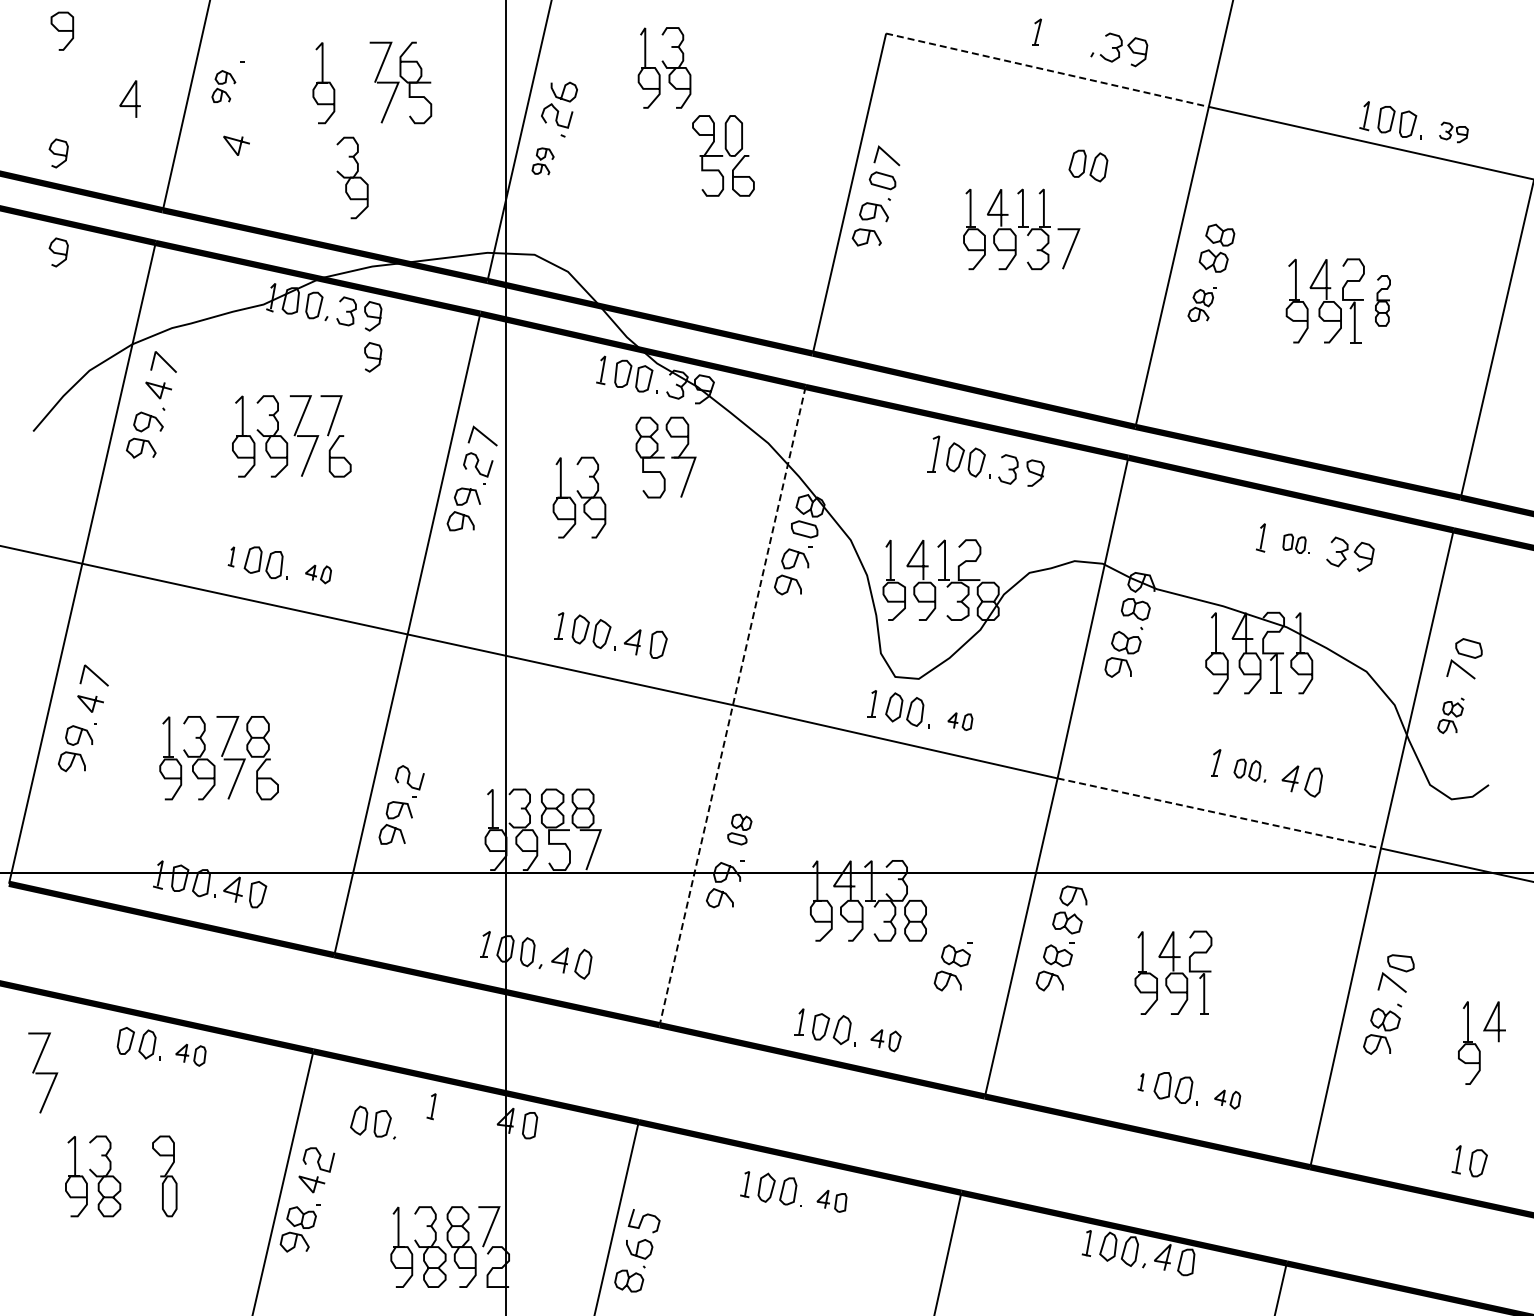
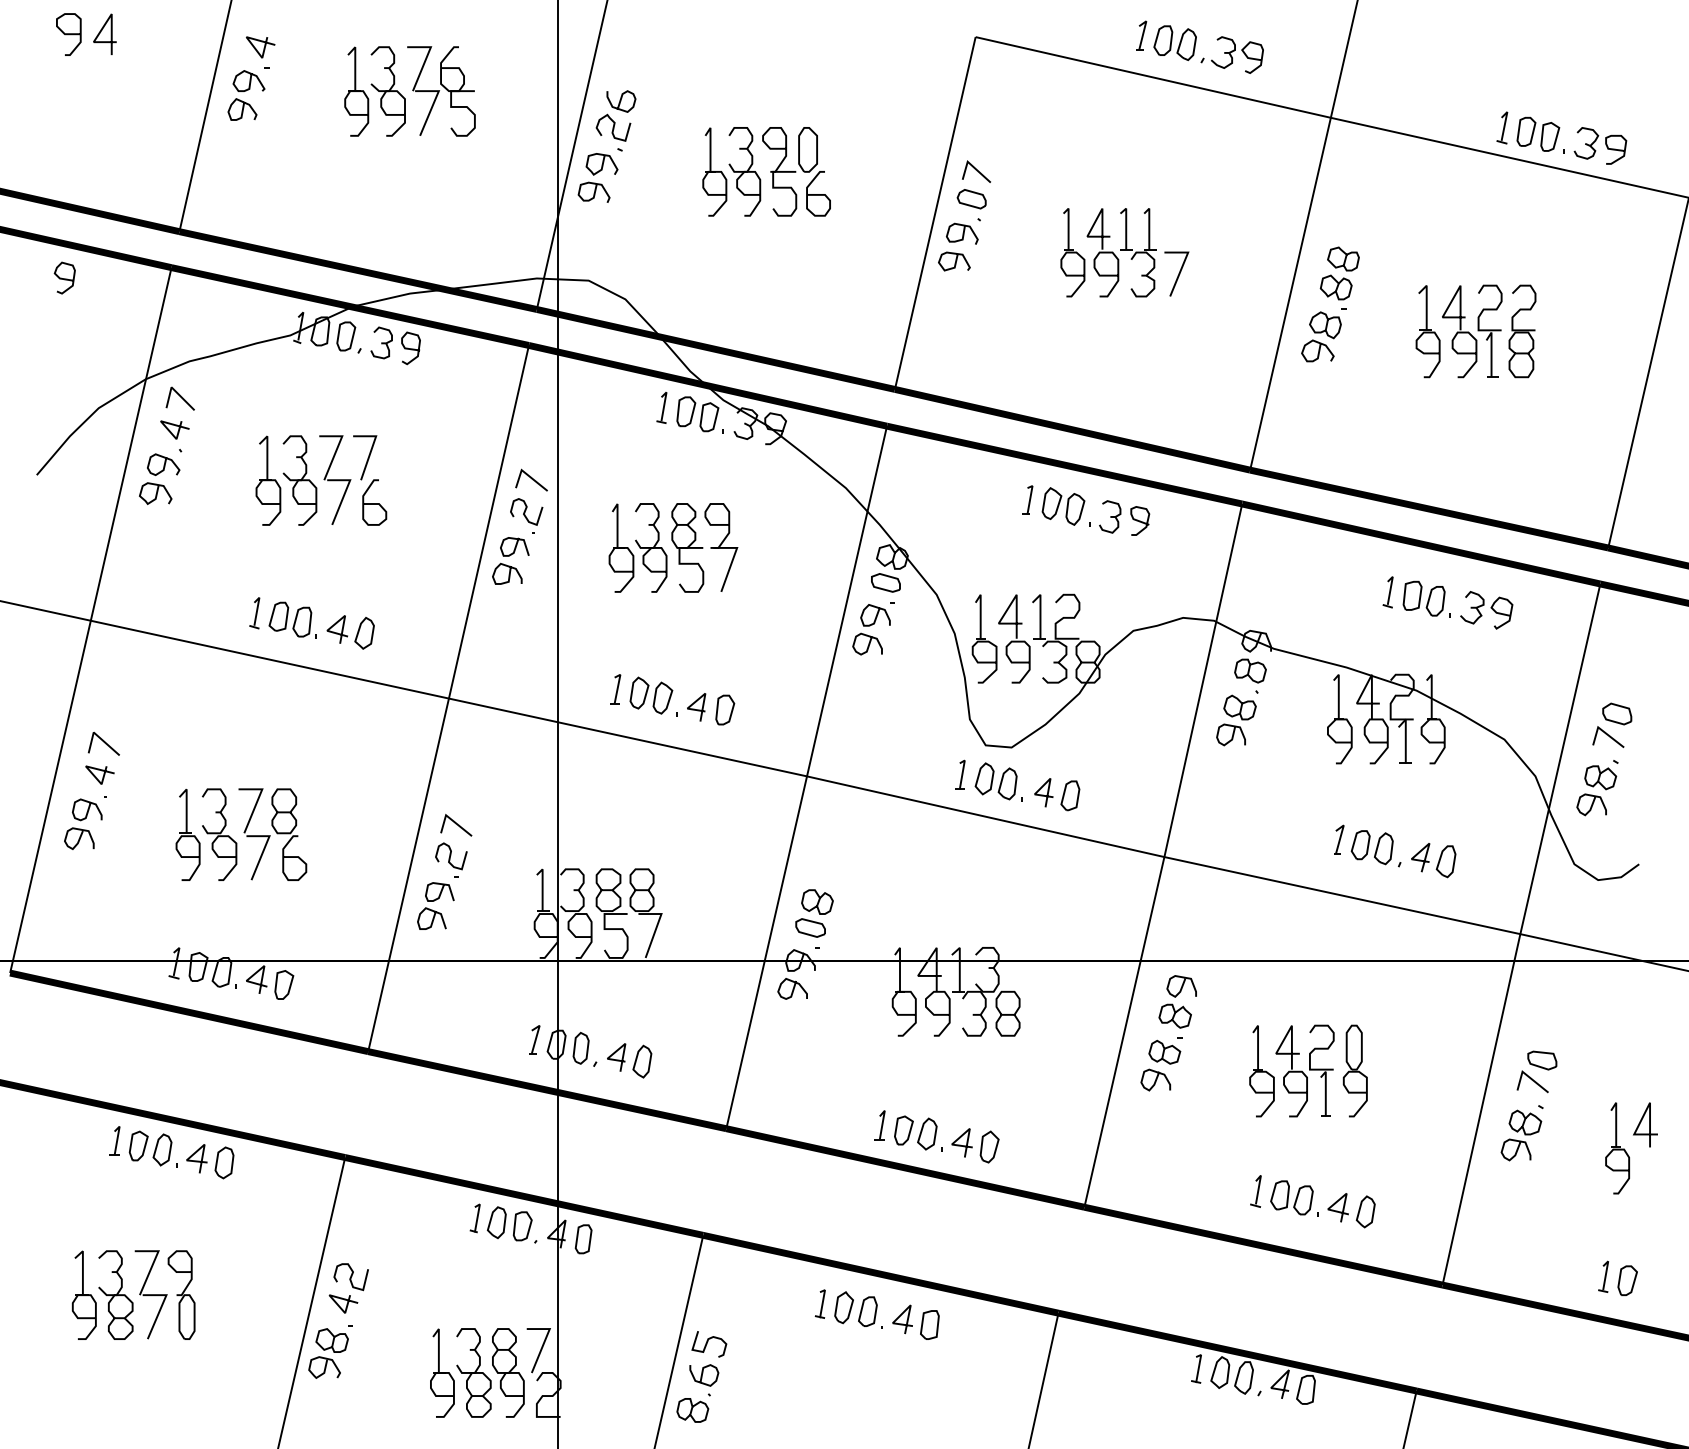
part: (664, 67) -> (731, 171), moved
line: (1047, 70) -> (1153, 77), dashed -> solid
part: (223, 86) -> (246, 95), size x1.43
line: (127, 96) -> (102, 31), moved
part: (1453, 132) -> (1600, 146), size x1.67
line: (239, 145) -> (263, 46), moved
curve: (58, 153) -> (64, 169), removed
part: (542, 161) -> (597, 177), size x1.67
part: (1088, 165) -> (1175, 42), moved
part: (352, 177) -> (388, 90), moved
part: (1382, 300) -> (1522, 330), size x1.67
part: (1201, 304) -> (1322, 335), size x1.43
curve: (373, 357) -> (411, 393), removed
part: (933, 453) -> (1027, 499), size x0.71
part: (665, 457) -> (704, 547), moved
part: (1295, 543) -> (1426, 598), size x1.67
part: (231, 556) -> (255, 612), size x1.43
part: (318, 574) -> (350, 632), size x1.67
line: (732, 706) -> (806, 777), dashed -> solid
part: (1450, 715) -> (1596, 787), size x1.43
part: (960, 721) -> (1057, 794), size x1.67
line: (413, 748) -> (455, 824), added
part: (1249, 770) -> (1375, 848), size x1.43
line: (1219, 813) -> (1342, 895), dashed -> solid
part: (739, 829) -> (814, 913), size x1.43
part: (952, 966) -> (1048, 1064), removed
part: (1230, 972) -> (1354, 1070), added
part: (104, 1035) -> (115, 1140), added
part: (885, 1040) -> (974, 1145), size x1.43
part: (190, 1055) -> (209, 1162), size x1.43
part: (43, 1072) -> (151, 1294), moved
part: (1140, 1082) -> (1255, 1191), size x1.67
part: (1227, 1099) -> (1351, 1210), size x1.67
part: (372, 1122) -> (511, 1224), moved
part: (831, 1201) -> (915, 1322), size x1.43

